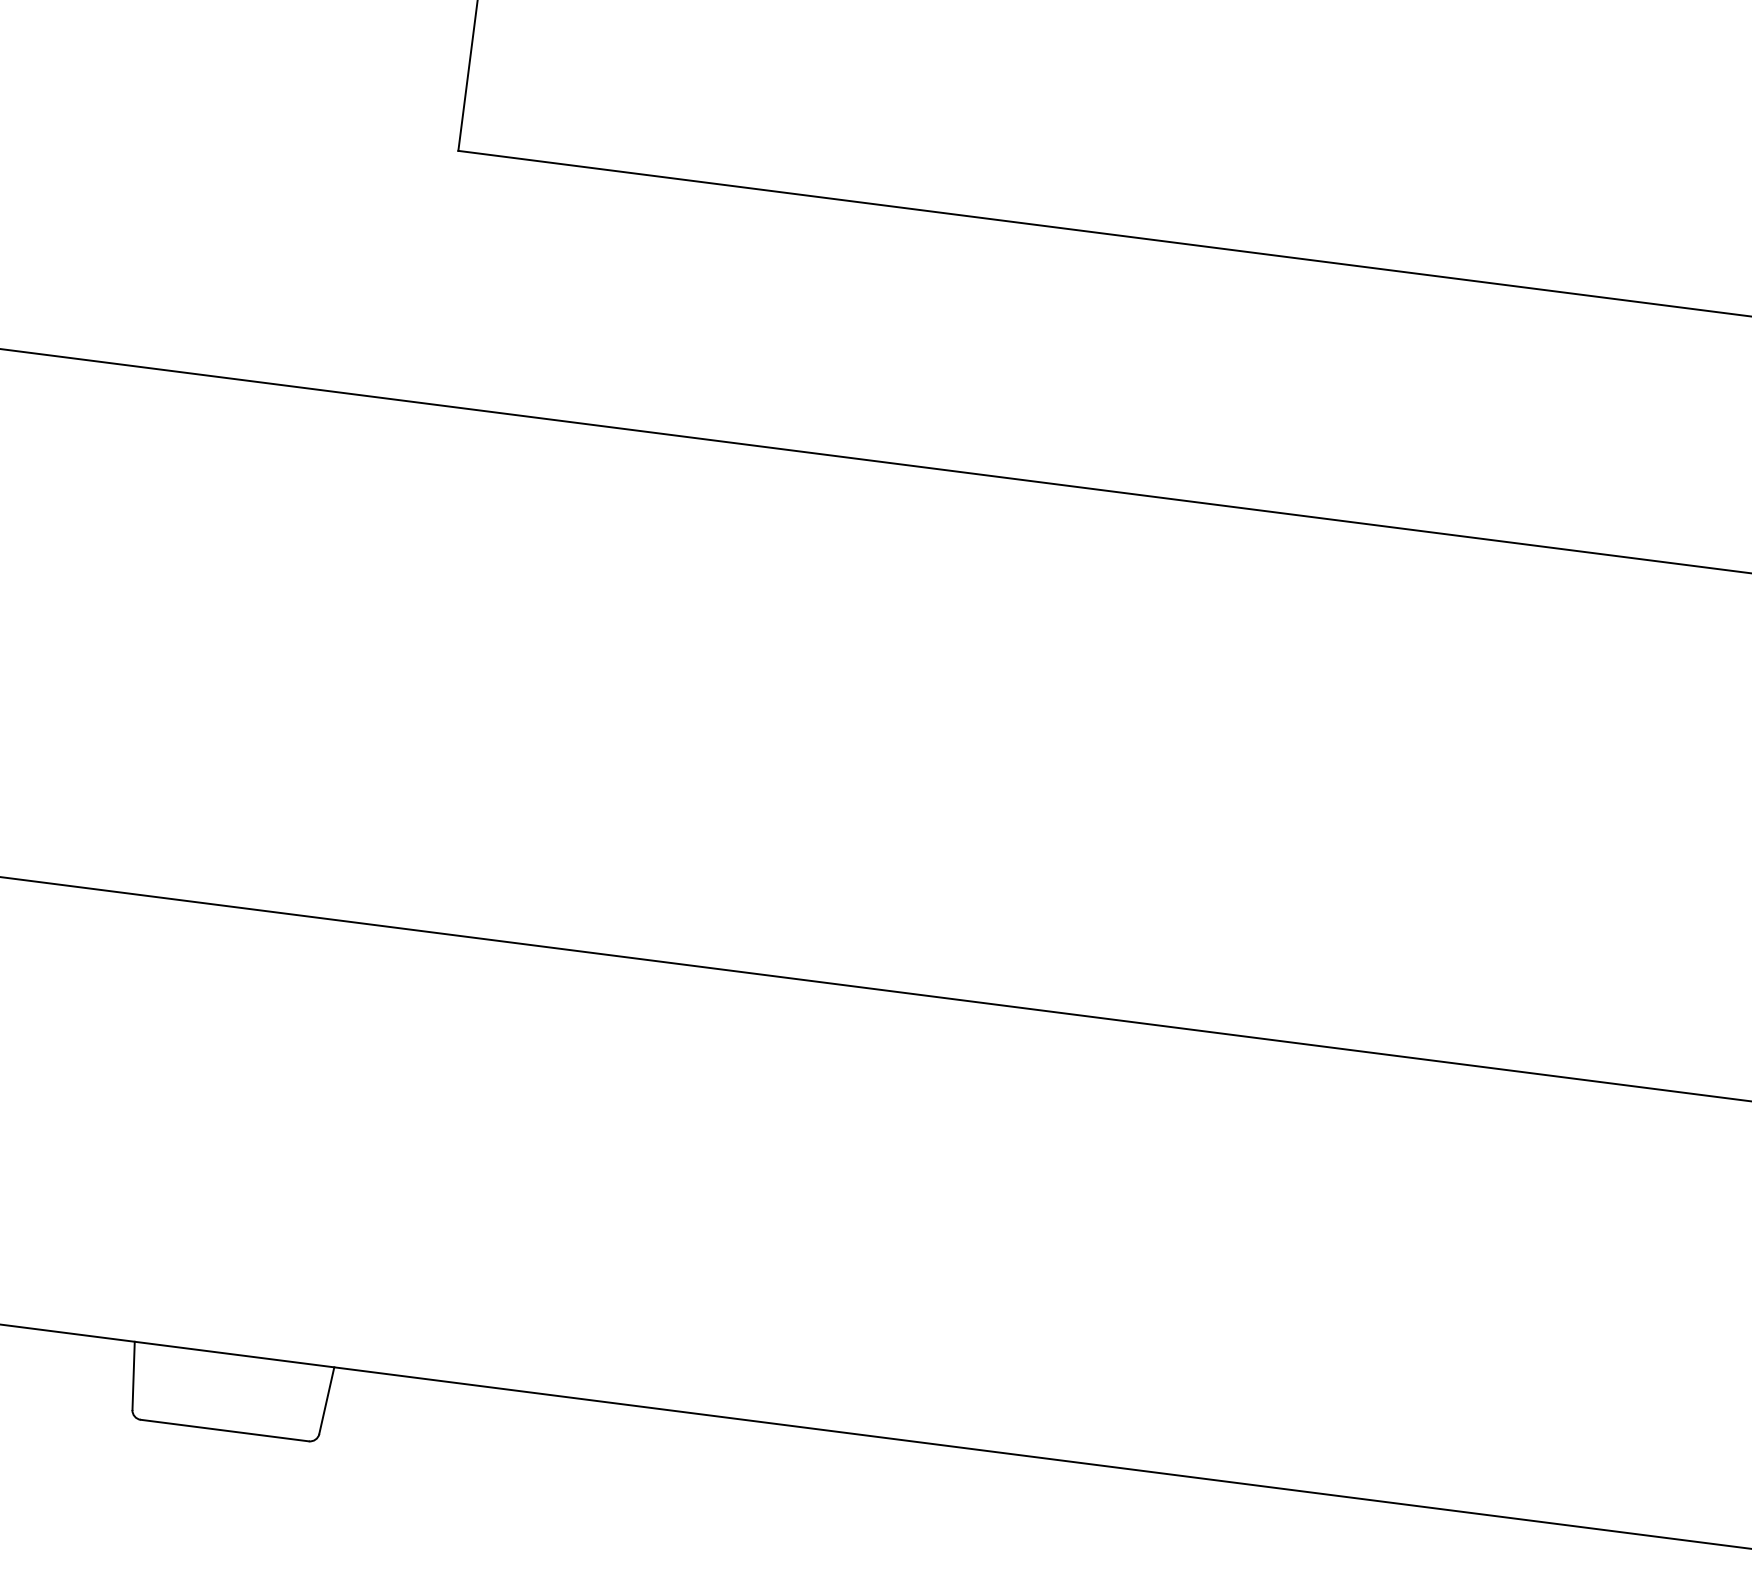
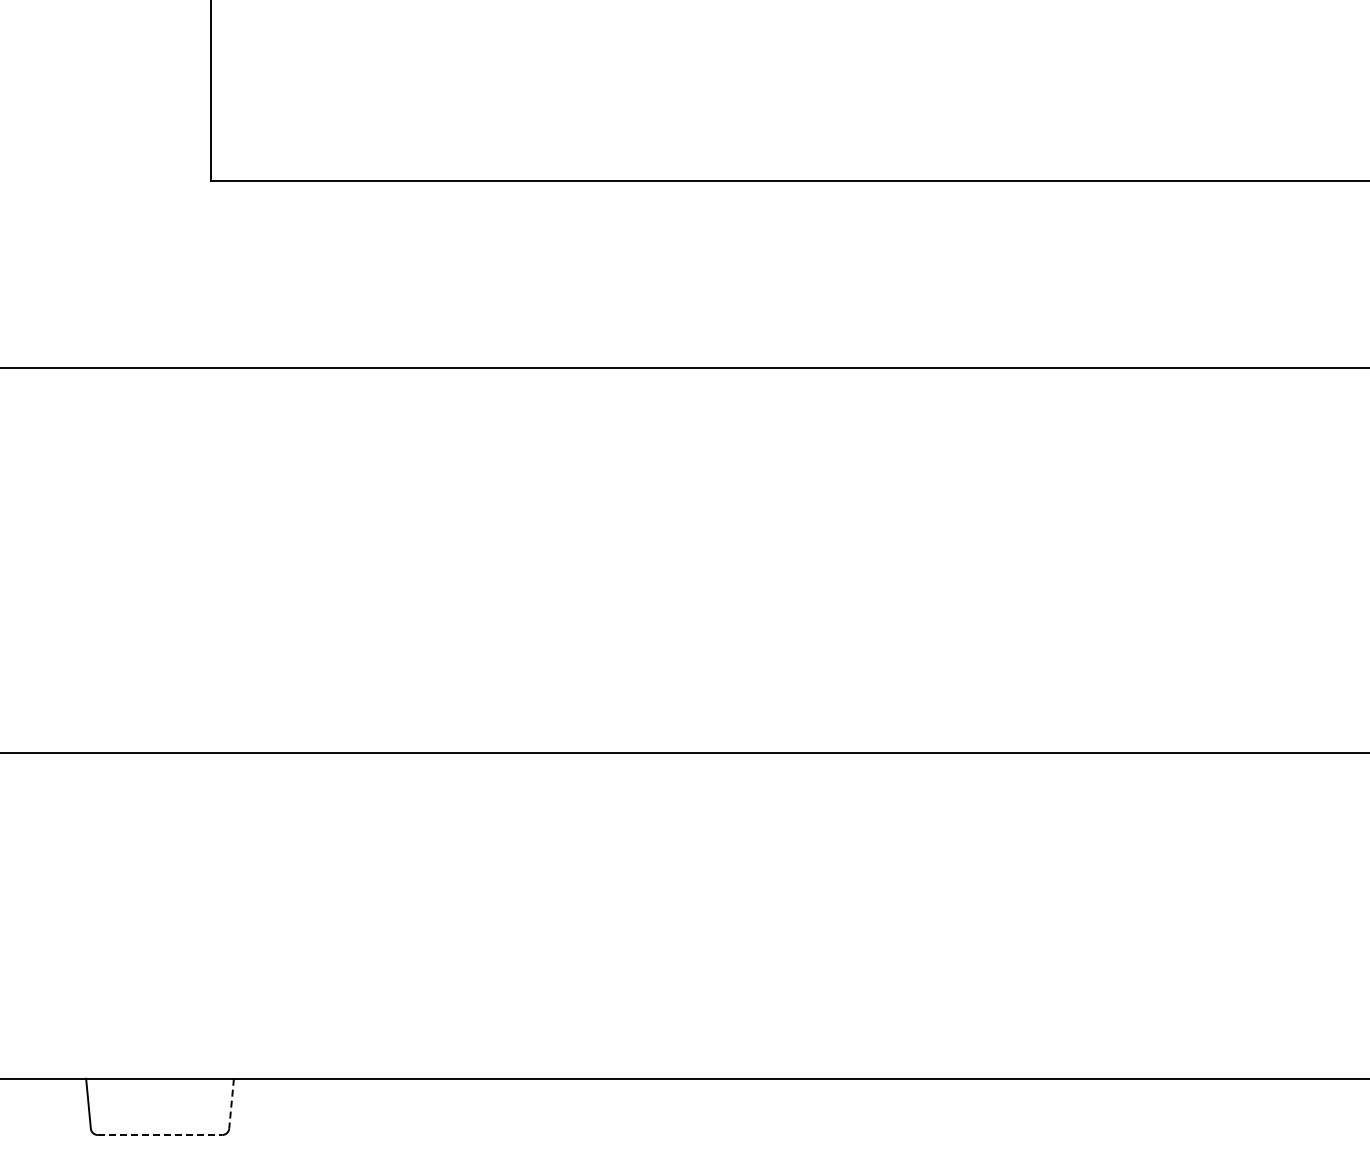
line: (326, 1401) -> (231, 1104), solid -> dashed
line: (225, 1431) -> (160, 1135), solid -> dashed

